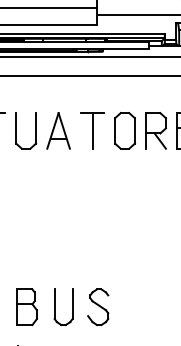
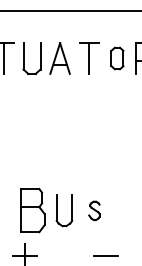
part: (124, 130) -> (116, 58), size x0.7
part: (26, 307) -> (32, 210), size x1.4
part: (98, 307) -> (94, 210), size x0.6

